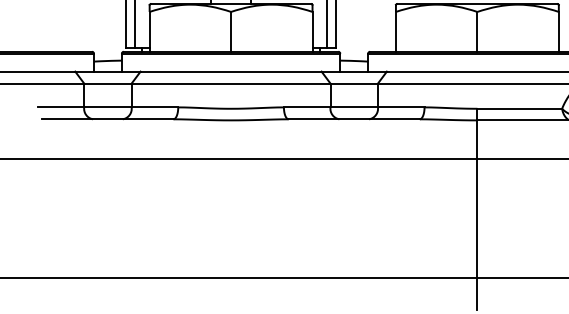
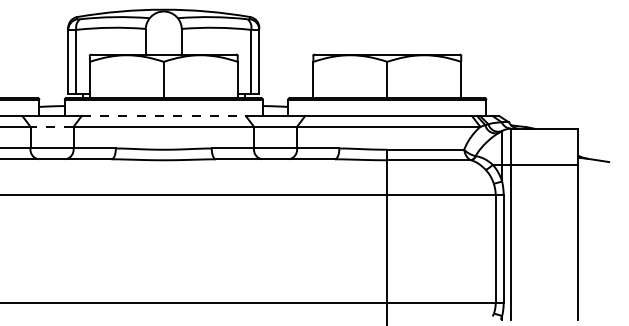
line: (231, 72) -> (164, 116), solid -> dashed
line: (108, 83) -> (52, 126), solid -> dashed

